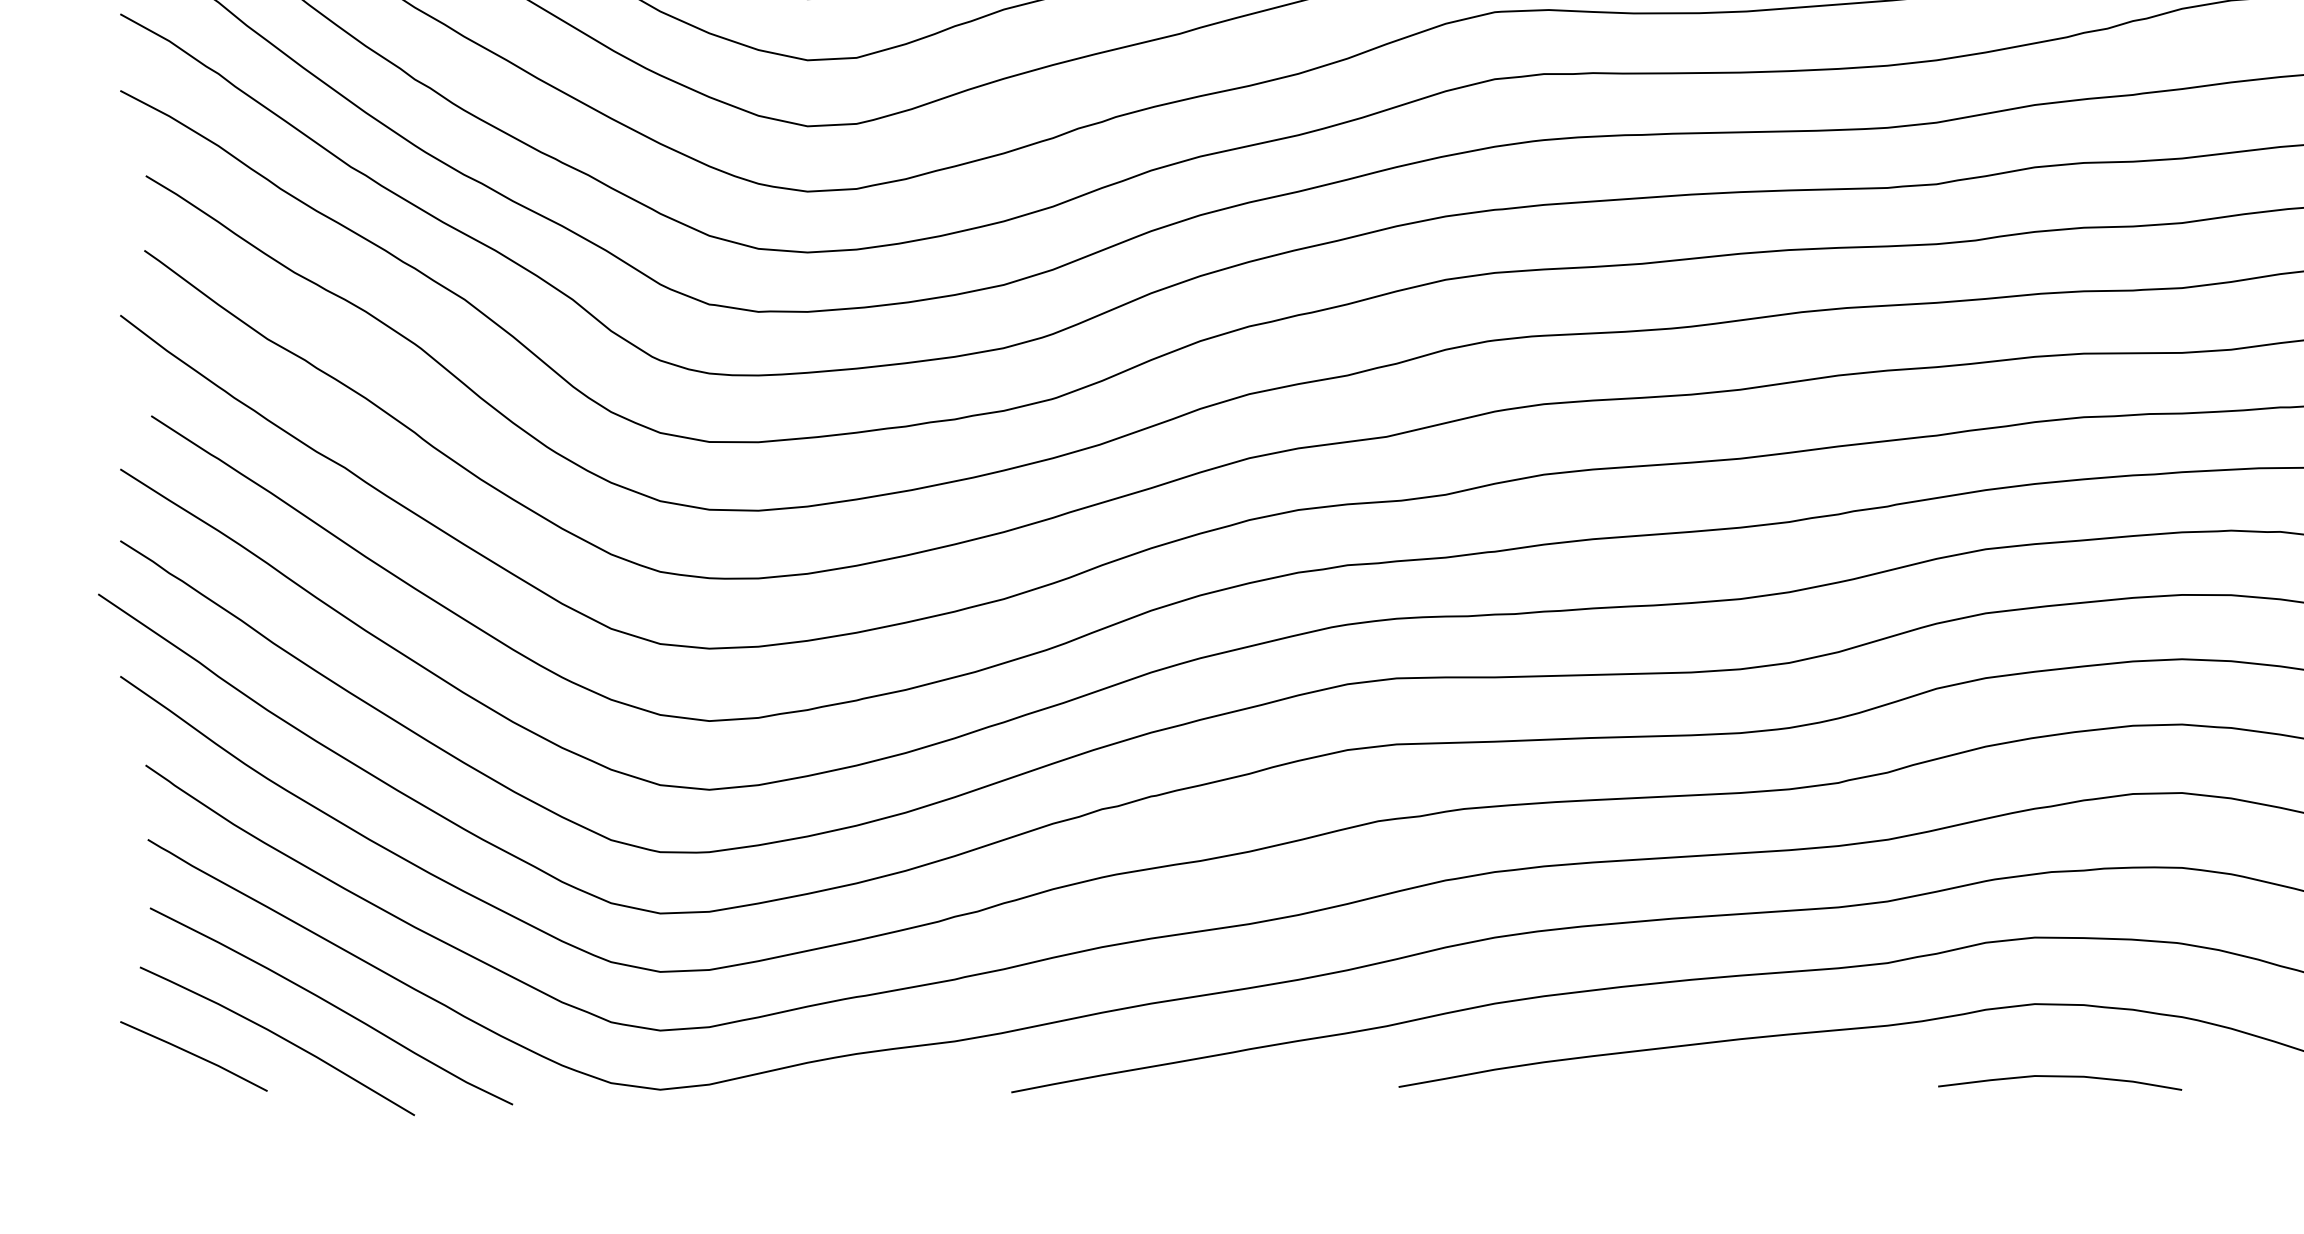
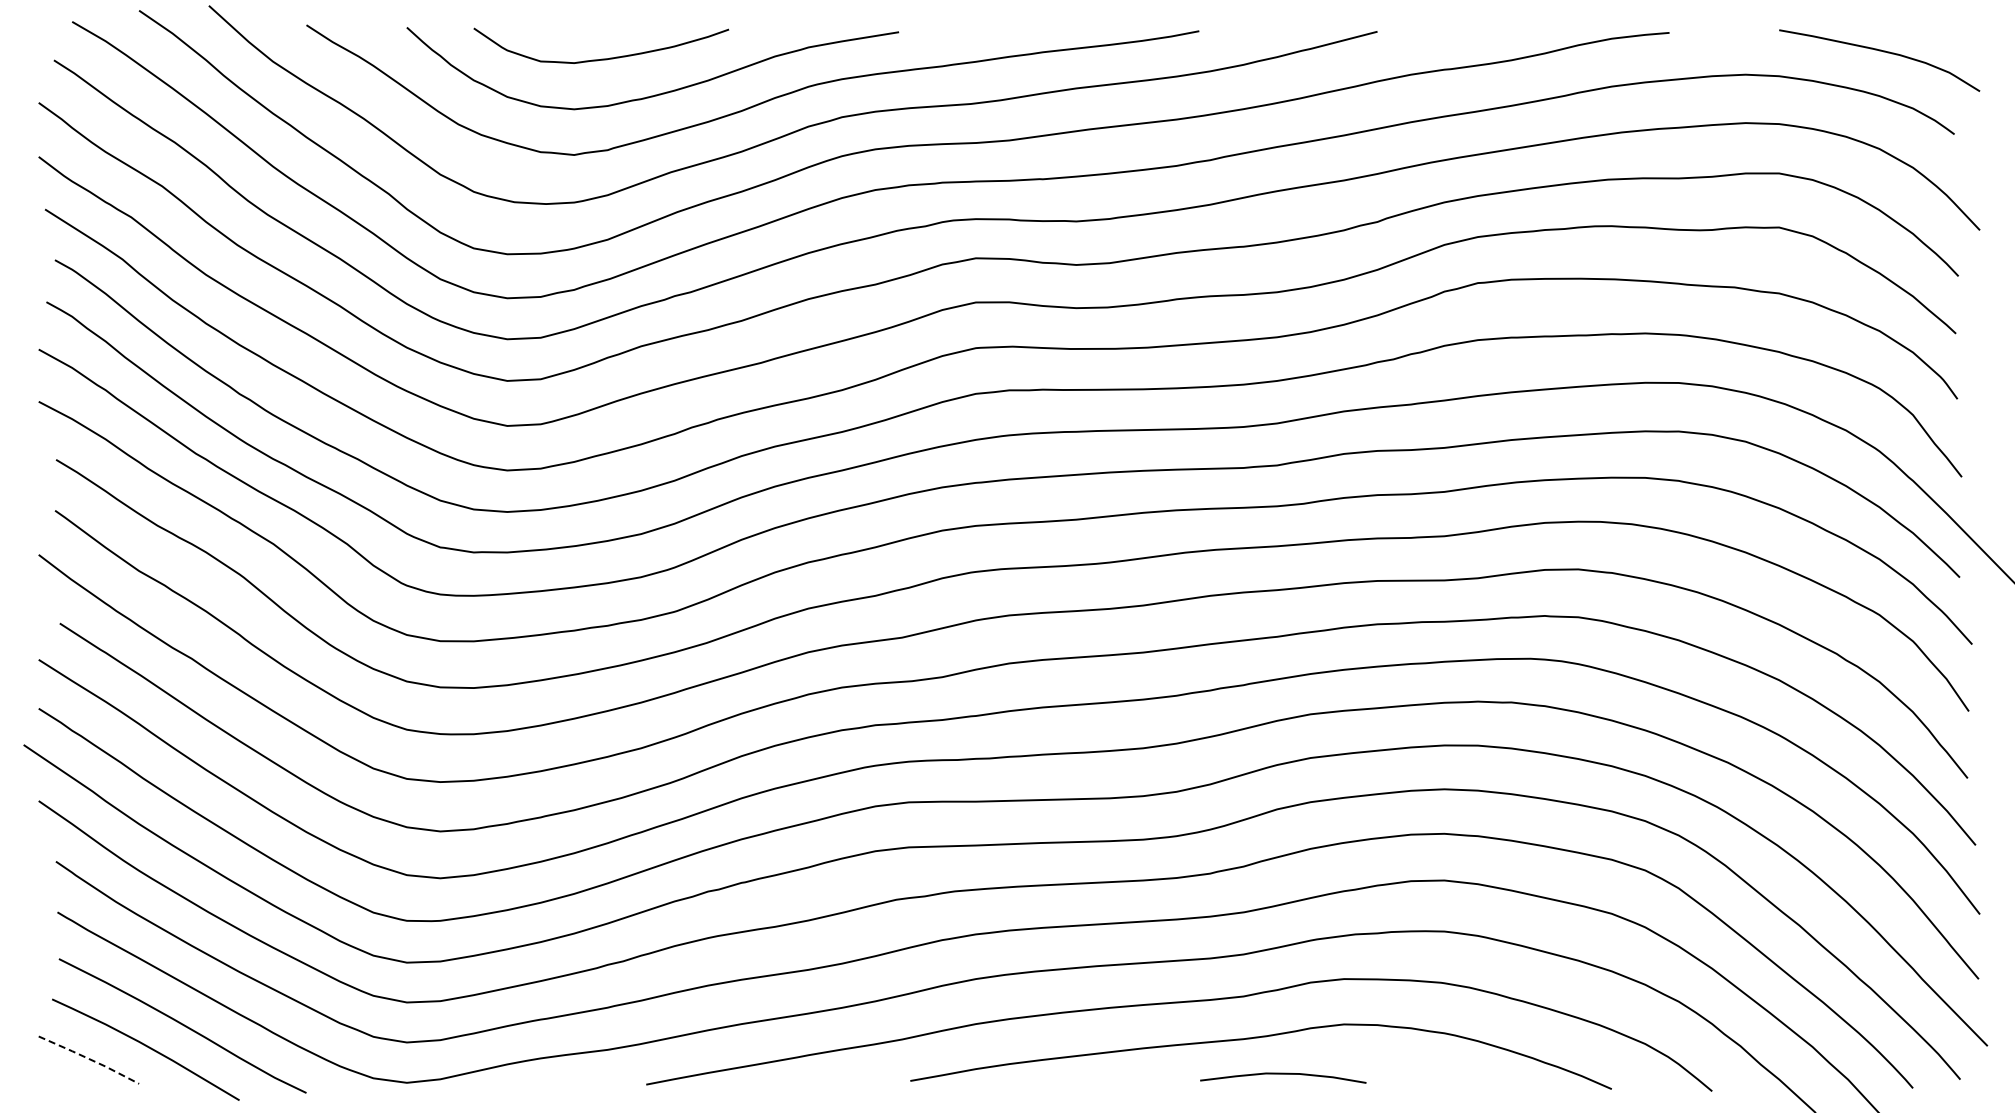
line: (194, 1055) -> (89, 1059), solid -> dashed
curve: (2060, 1077) -> (1283, 1074), moved

